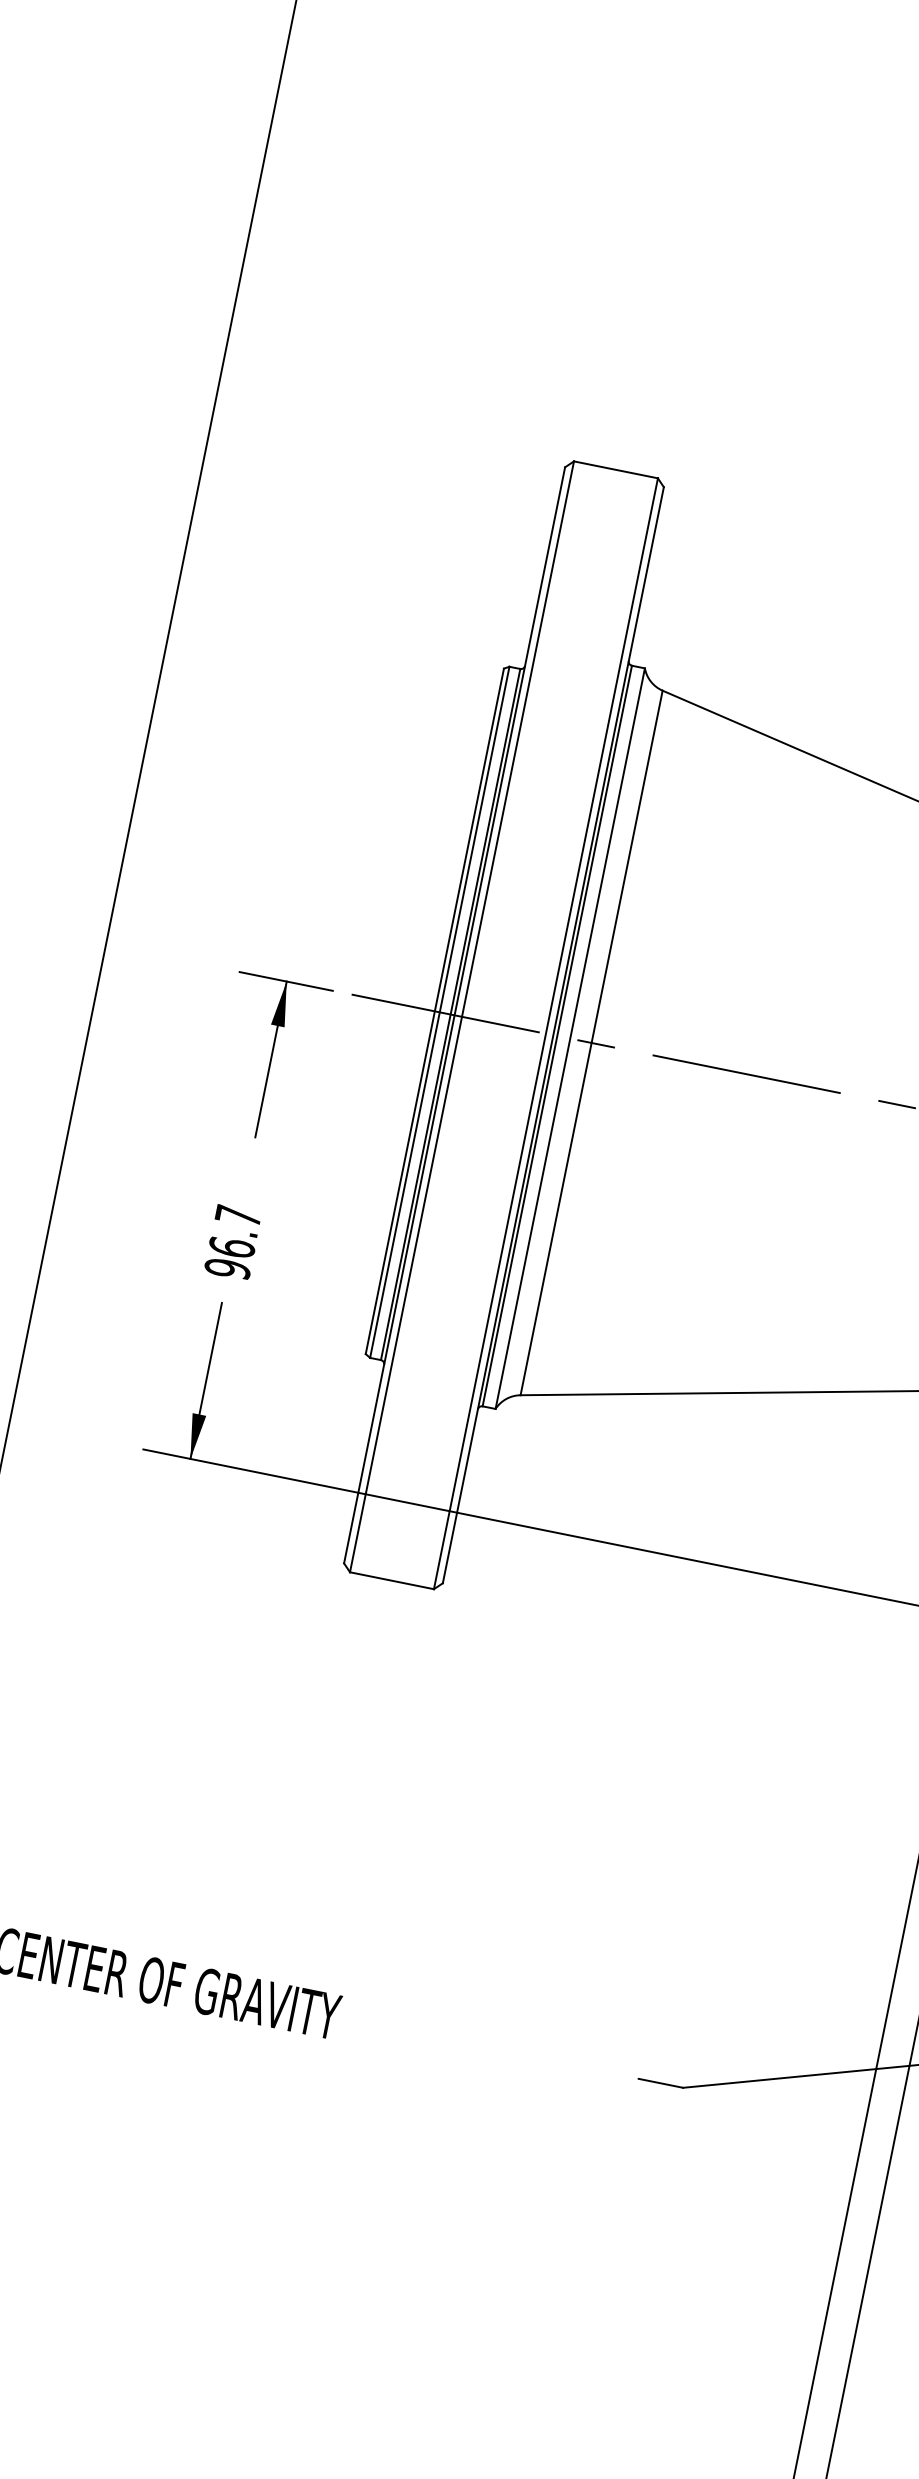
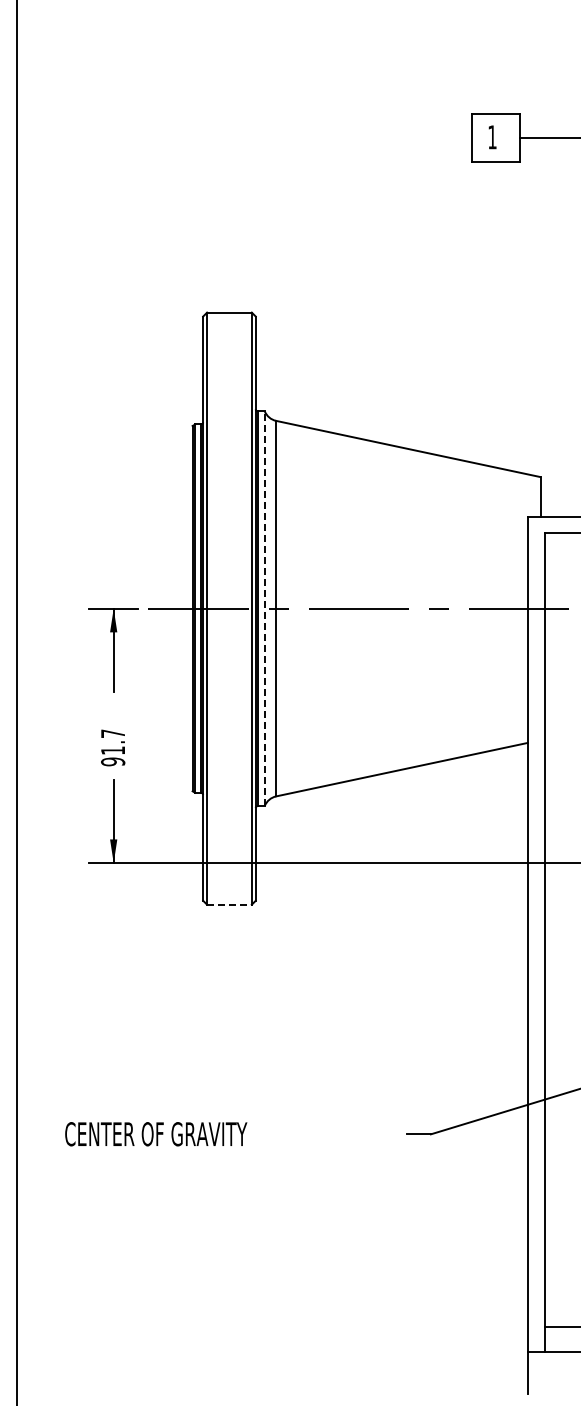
line: (569, 1038) -> (264, 608), solid -> dashed
text: (232, 1247) -> (113, 750), 96.7 -> 91.7
line: (392, 1580) -> (229, 904), solid -> dashed

